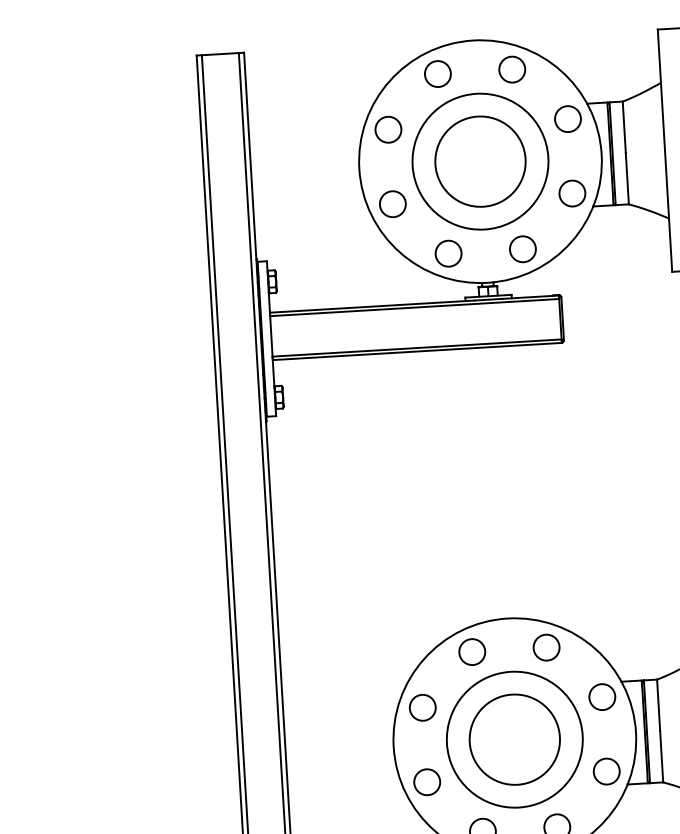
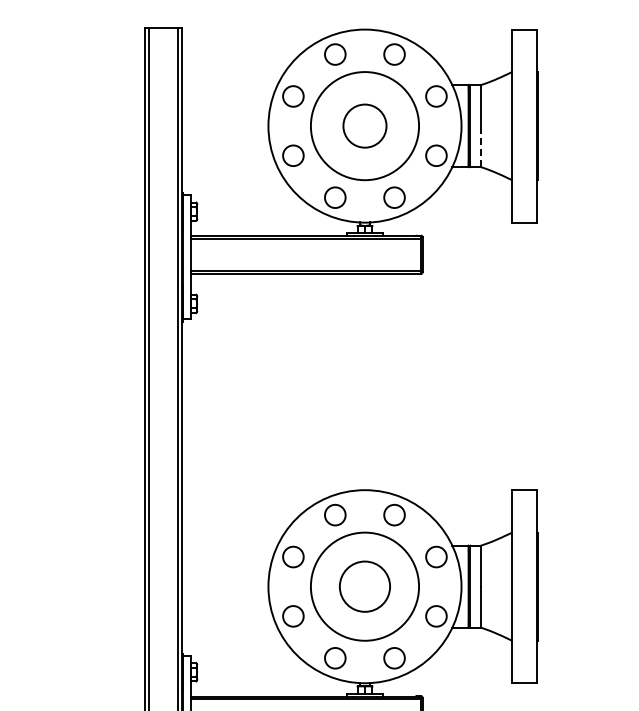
circle: (479, 162) -> (364, 126), size x0.6
line: (626, 178) -> (480, 146), solid -> dashed
circle: (514, 739) -> (364, 586), size x0.7

